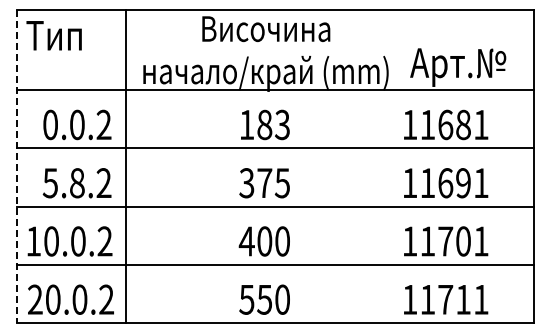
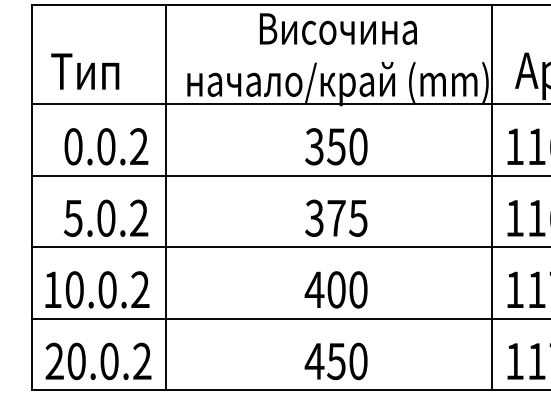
text: (53, 35) -> (84, 71), moved
text: (264, 124) -> (336, 146), 183 -> 350
line: (16, 166) -> (31, 197), dashed -> solid
line: (391, 166) -> (492, 197), added
text: (77, 183) -> (106, 218), 5.8.2 -> 5.0.2
text: (246, 299) -> (314, 361), 550 -> 450

